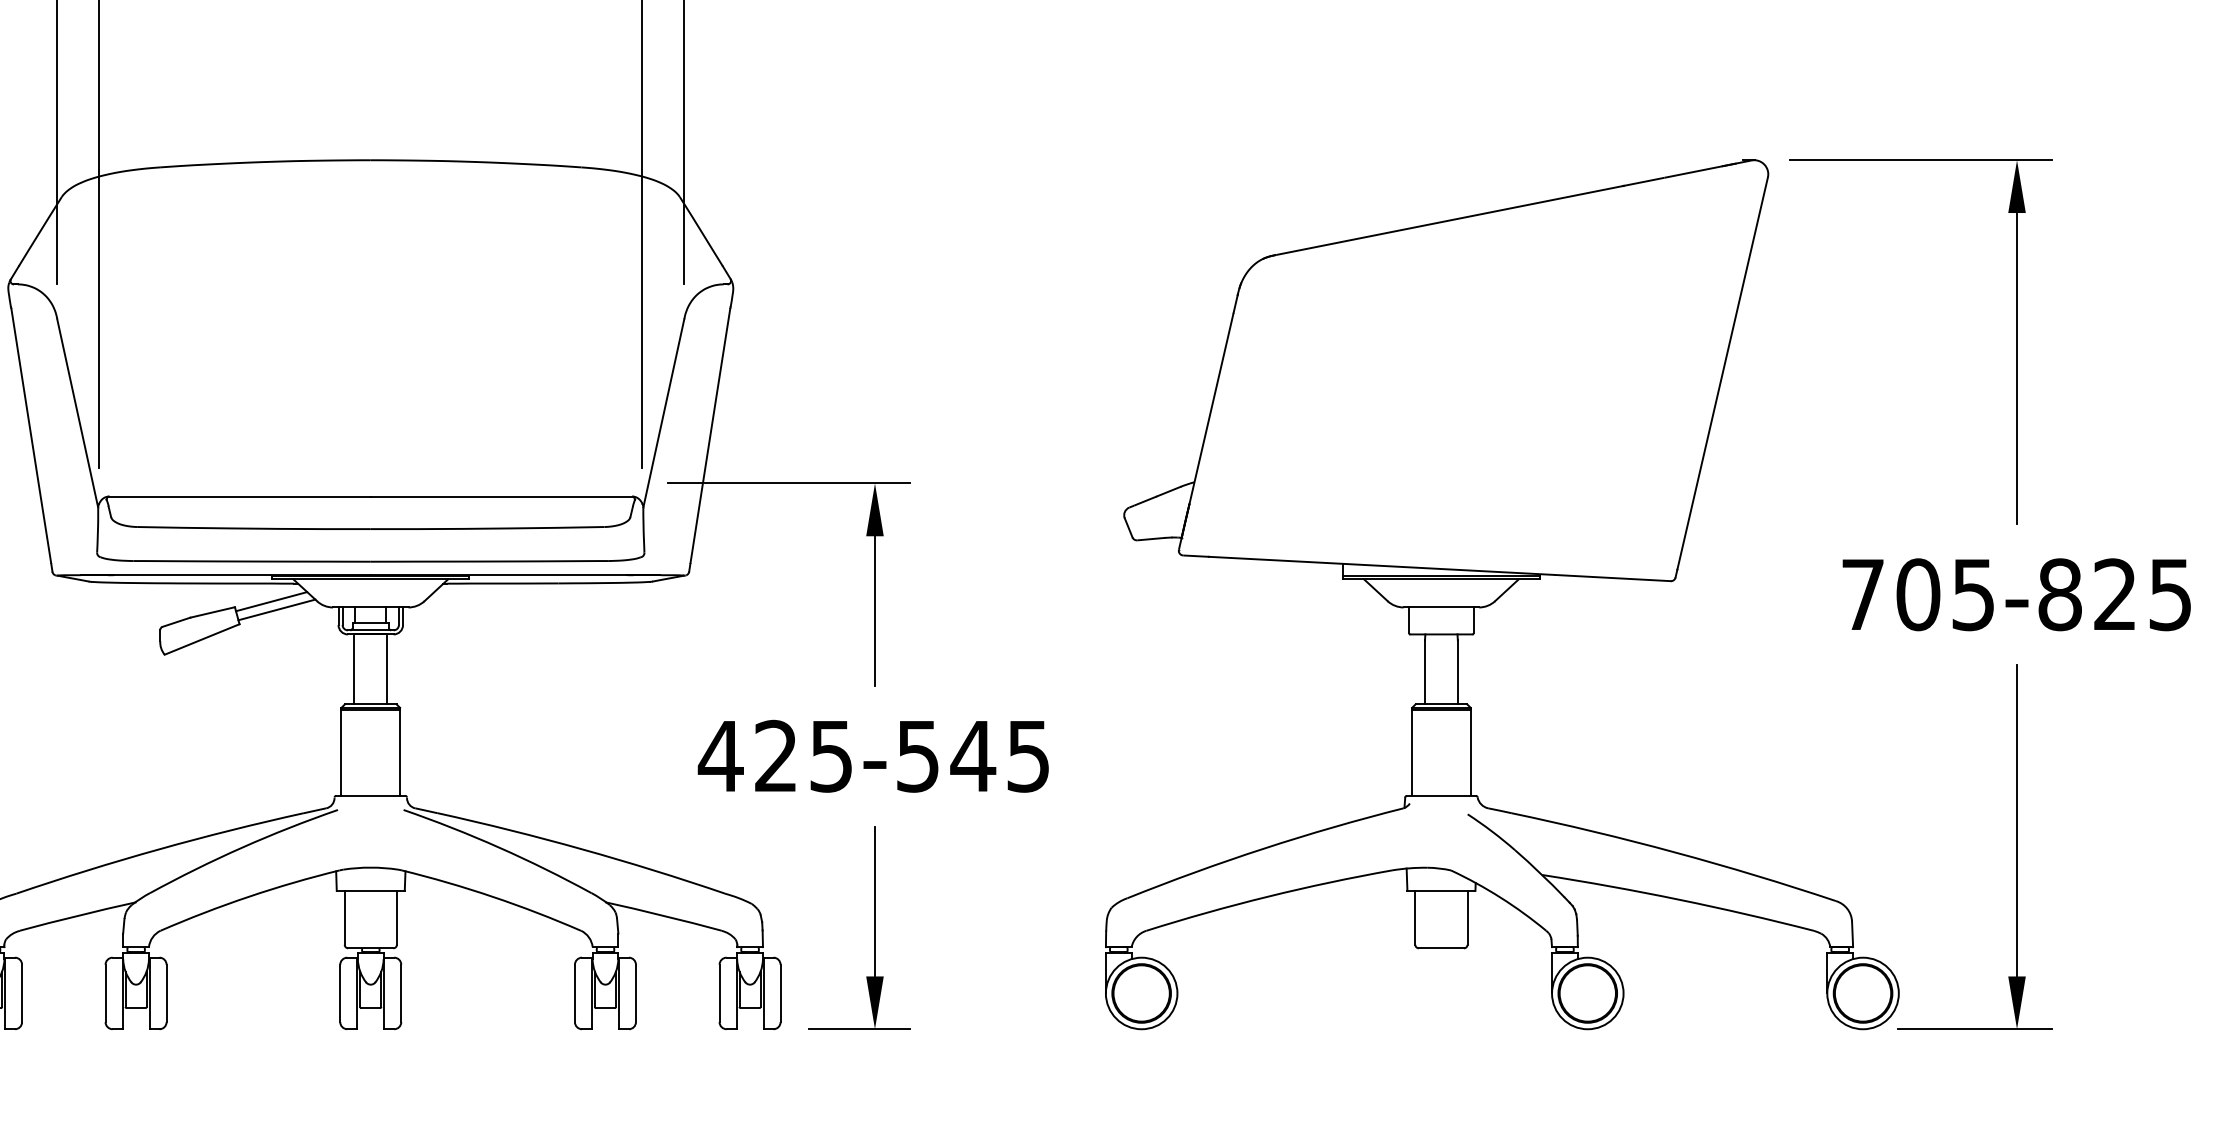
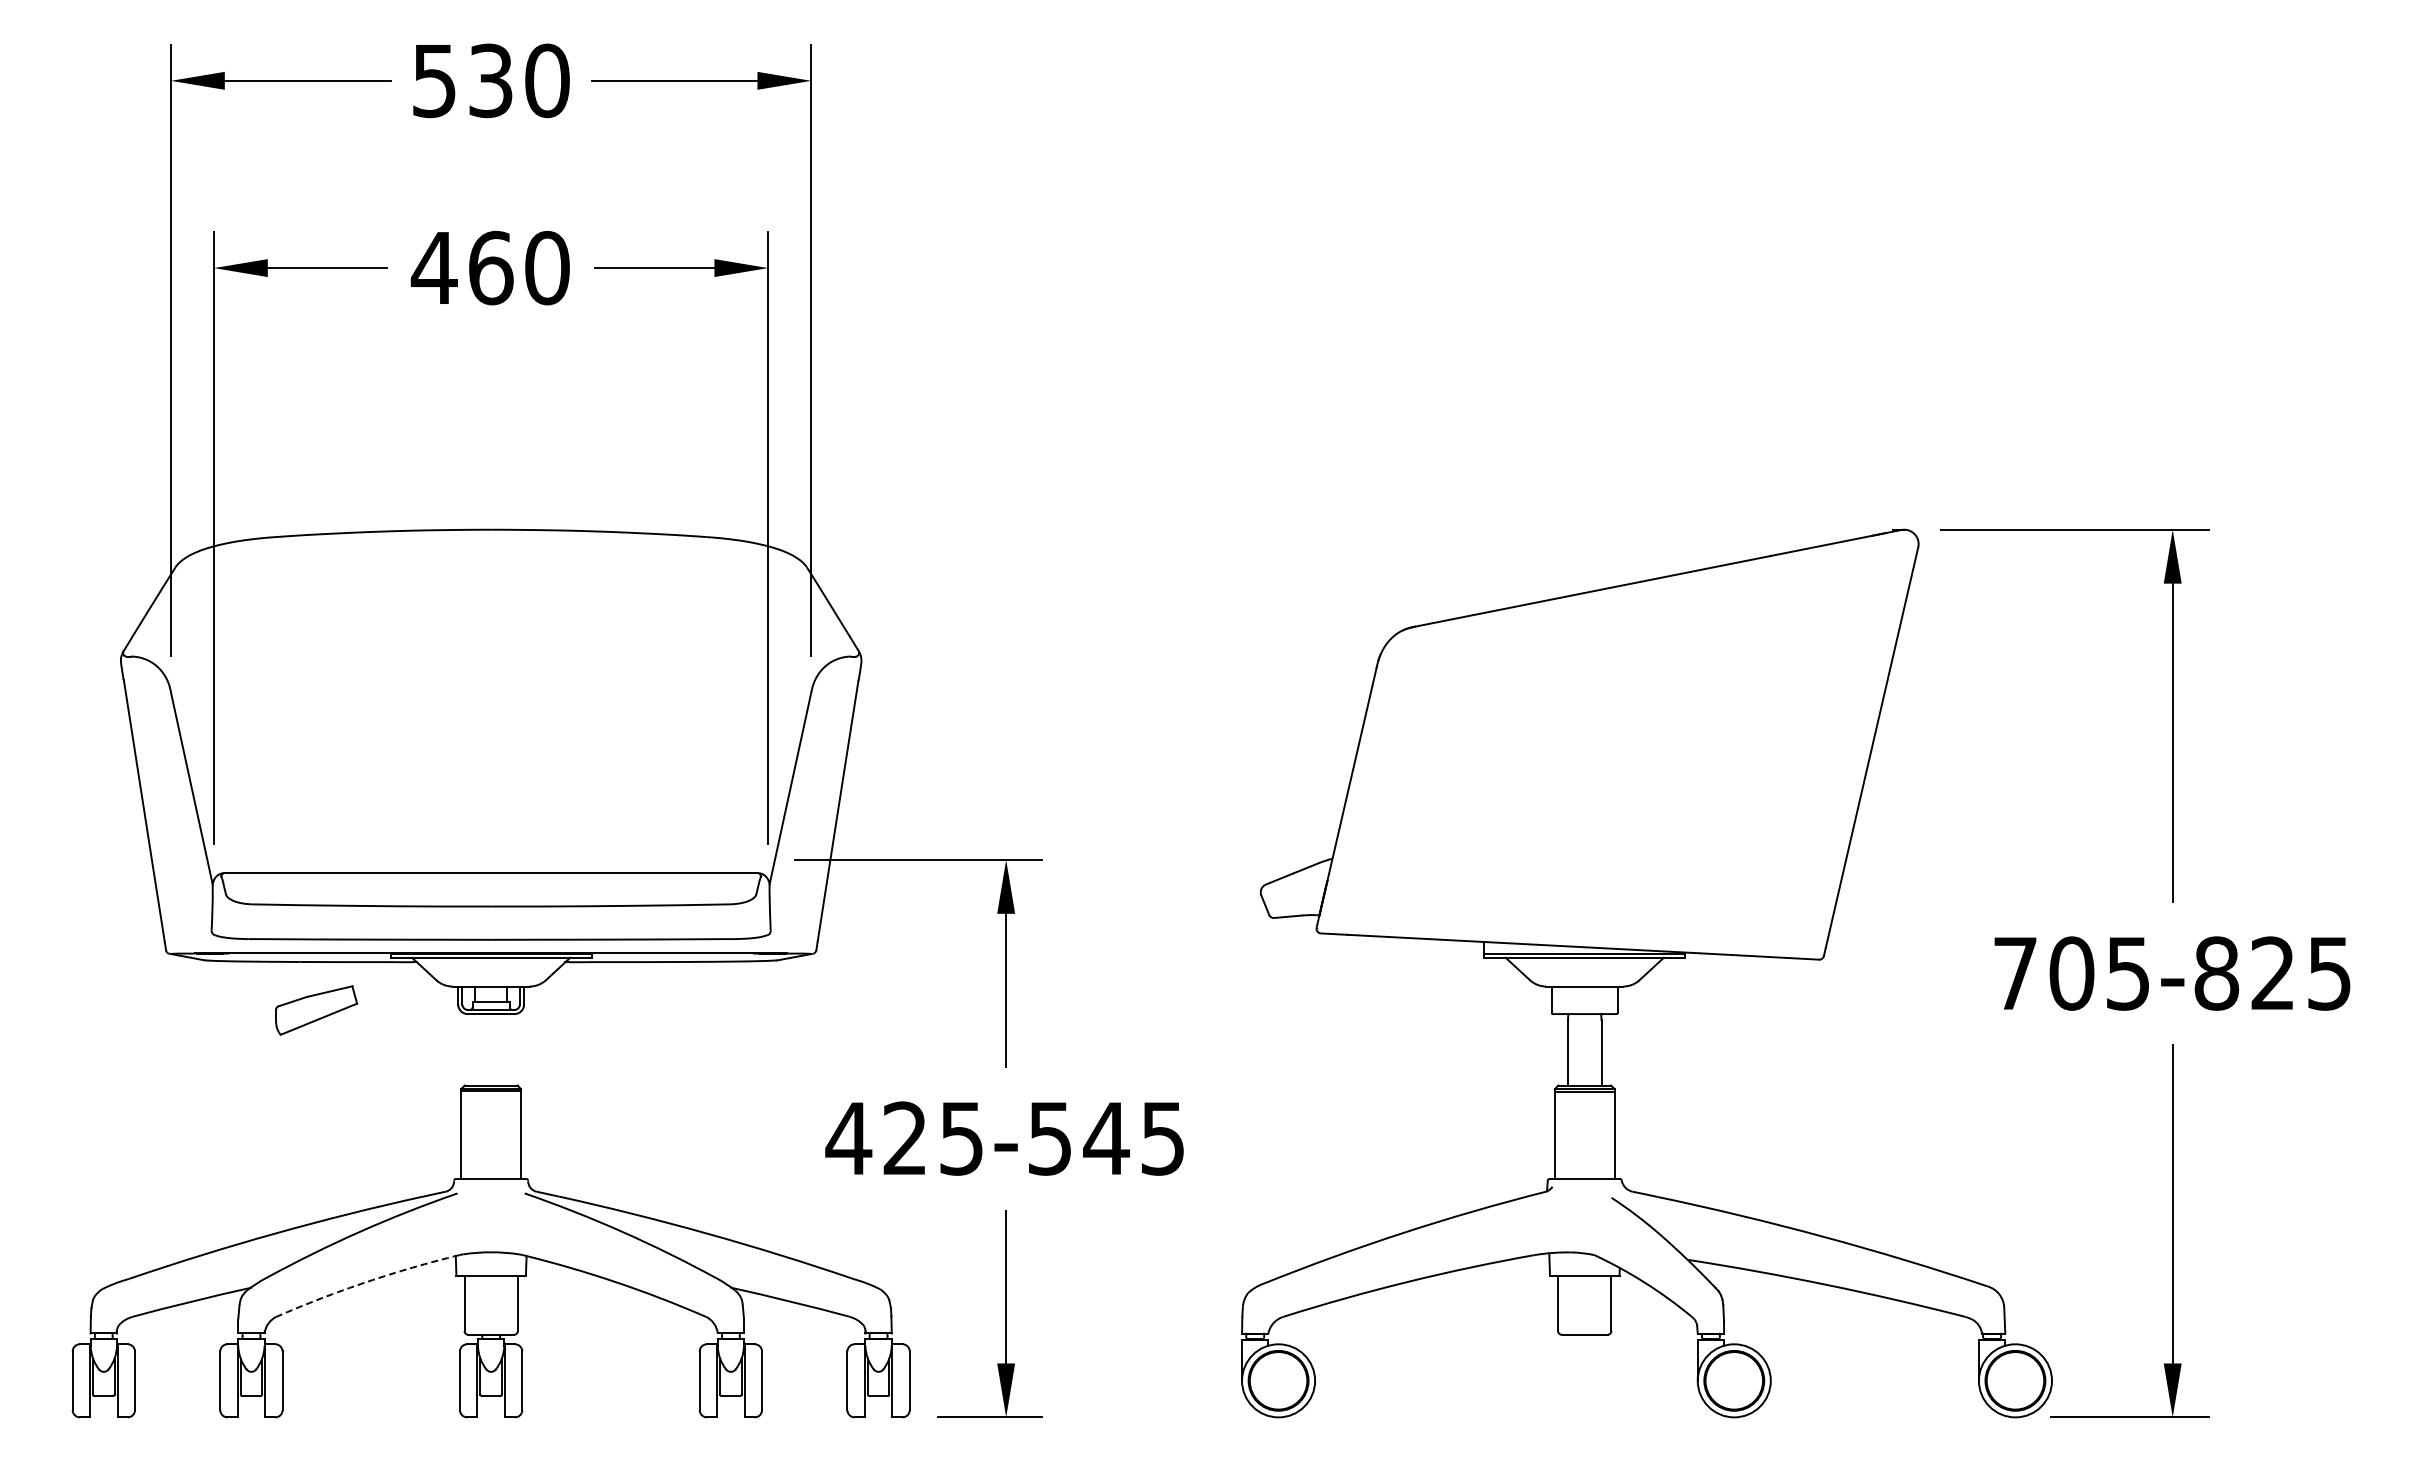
line: (271, 601) -> (389, 980), removed
line: (277, 609) -> (395, 988), removed
line: (354, 670) -> (474, 1050), removed
line: (386, 670) -> (507, 1050), removed
arc: (248, 897) -> (366, 1282), solid -> dashed

